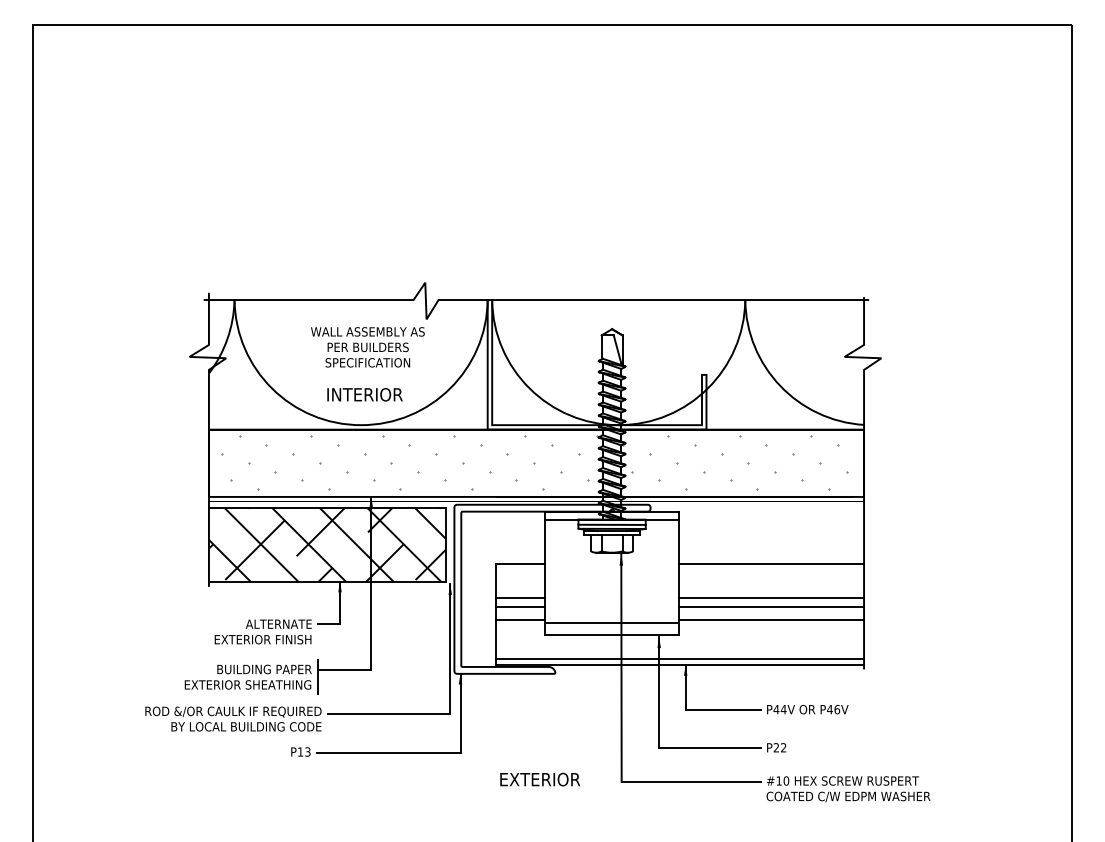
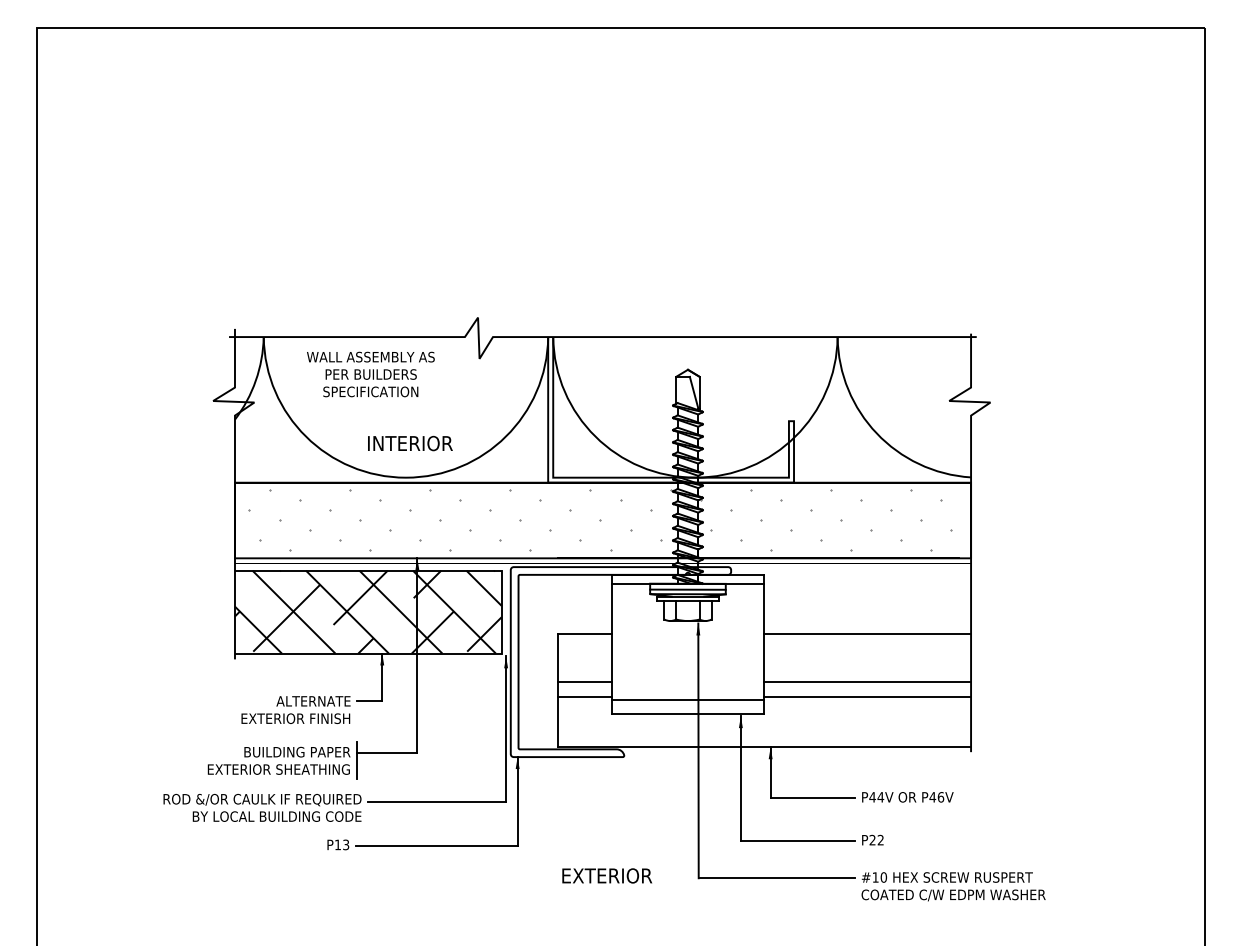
text: (367, 347) -> (370, 374), moved
line: (520, 597) -> (585, 671), removed
line: (771, 597) -> (867, 671), removed
line: (680, 658) -> (764, 739), removed

